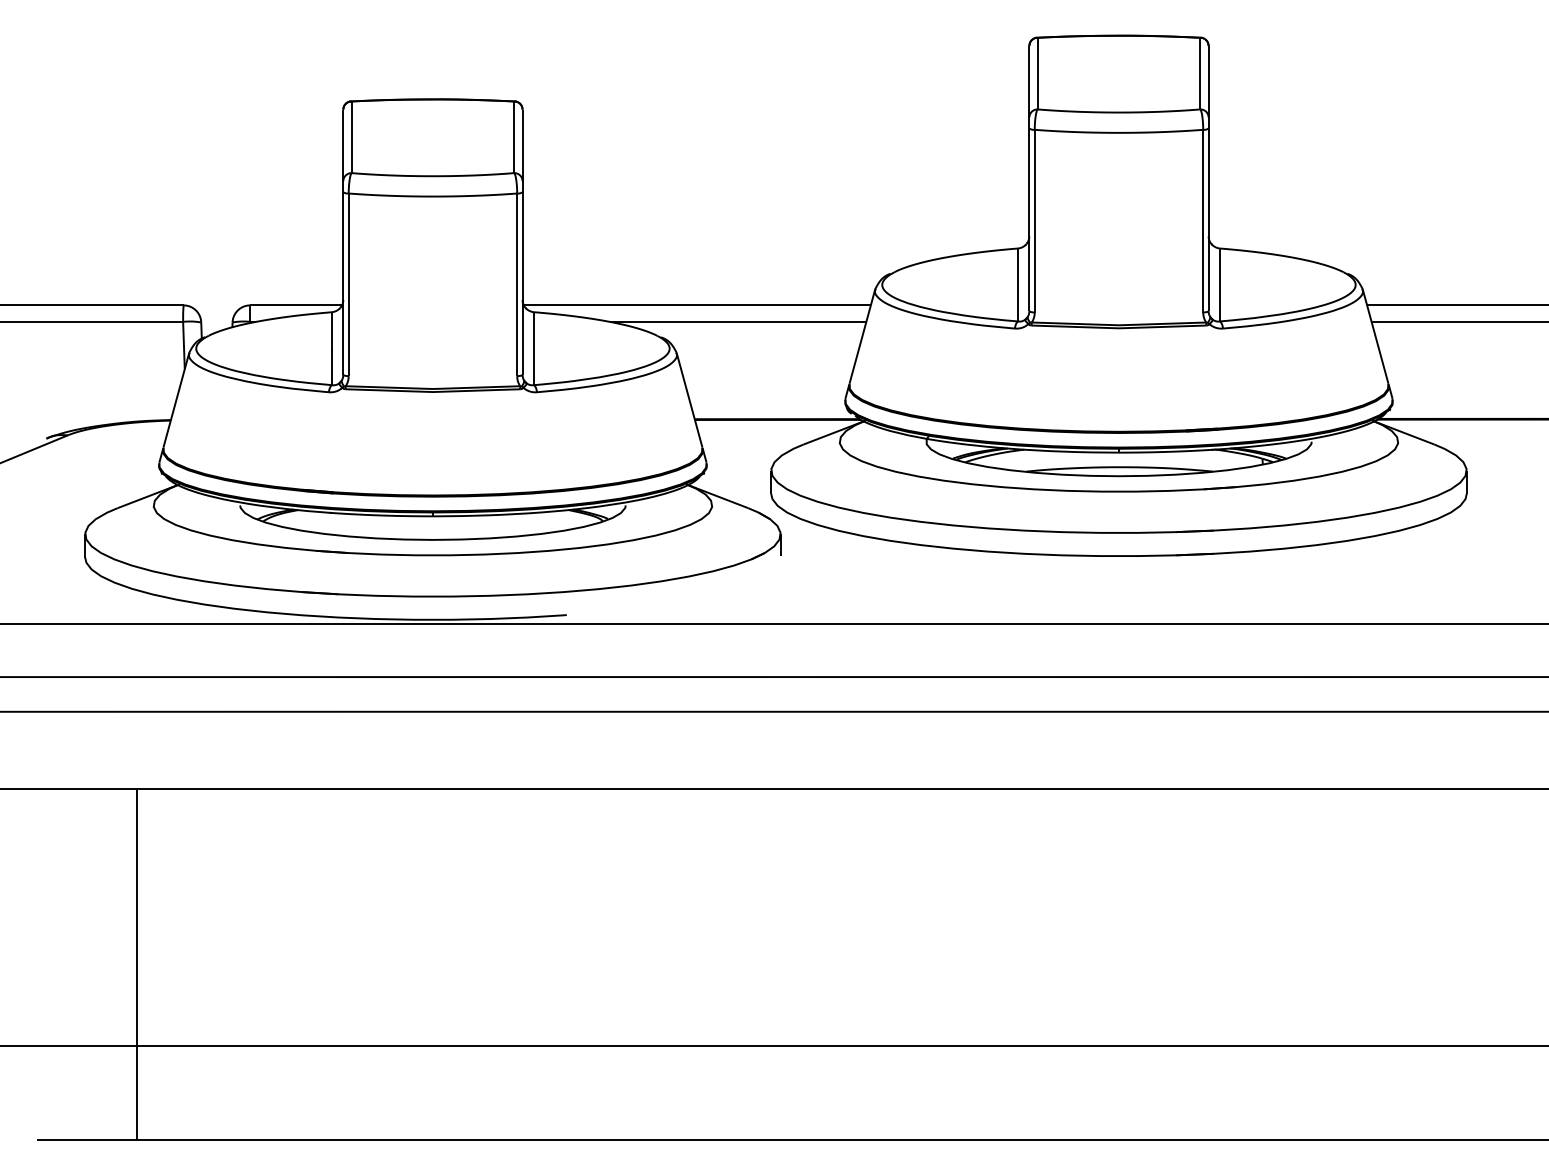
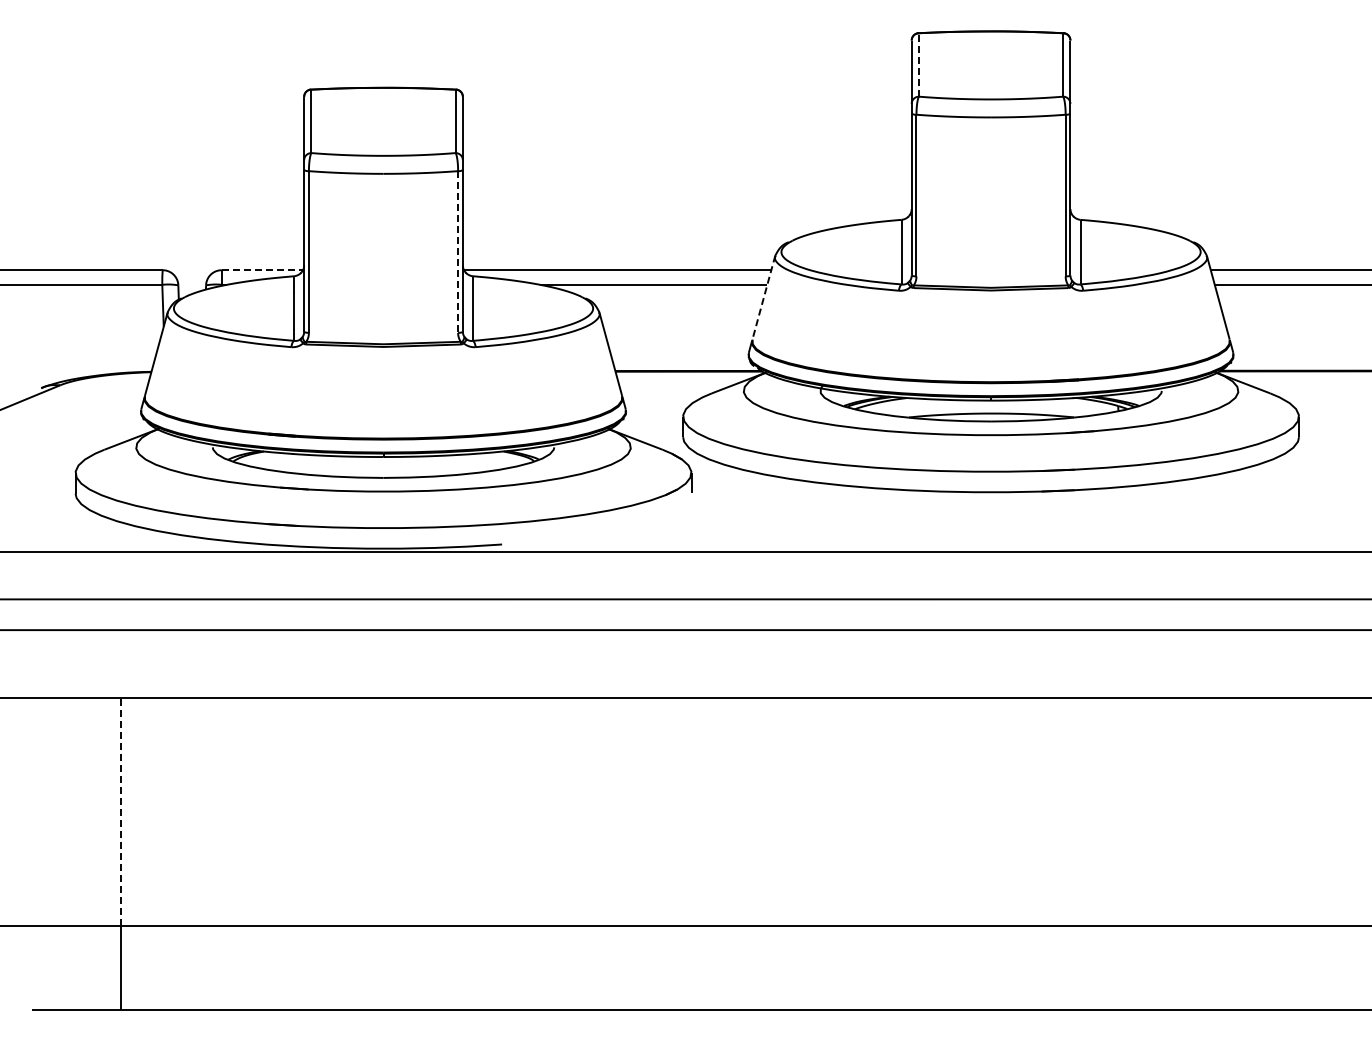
line: (1038, 73) -> (919, 64), solid -> dashed
line: (517, 285) -> (458, 252), solid -> dashed
line: (297, 305) -> (263, 270), solid -> dashed
line: (862, 336) -> (763, 297), solid -> dashed
line: (137, 917) -> (121, 812), solid -> dashed

